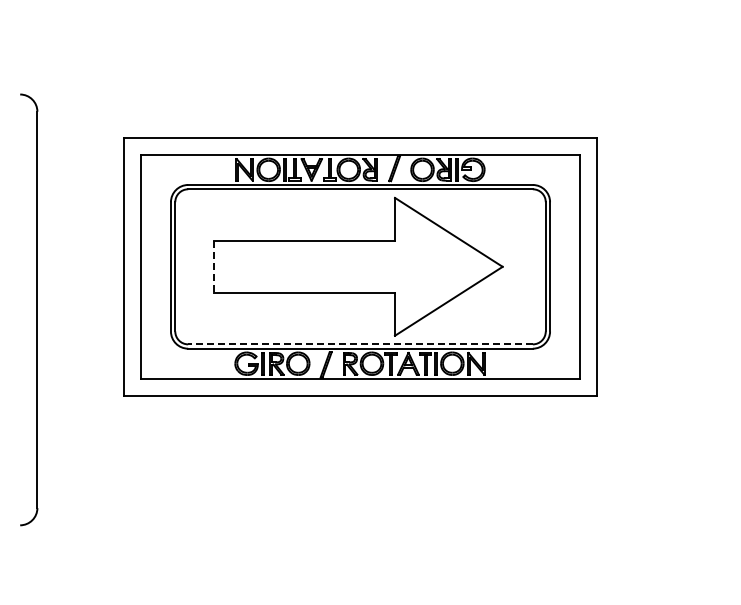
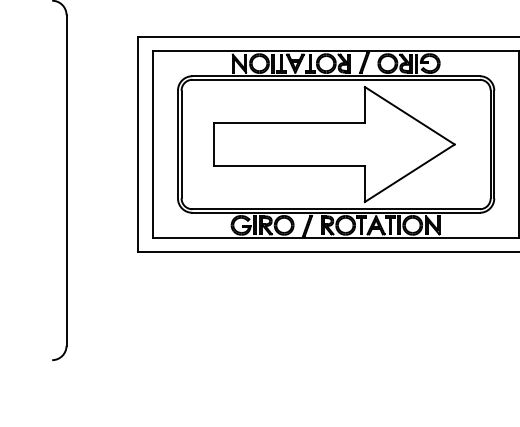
line: (214, 266) -> (214, 144), dashed -> solid
line: (360, 344) -> (336, 209), dashed -> solid

